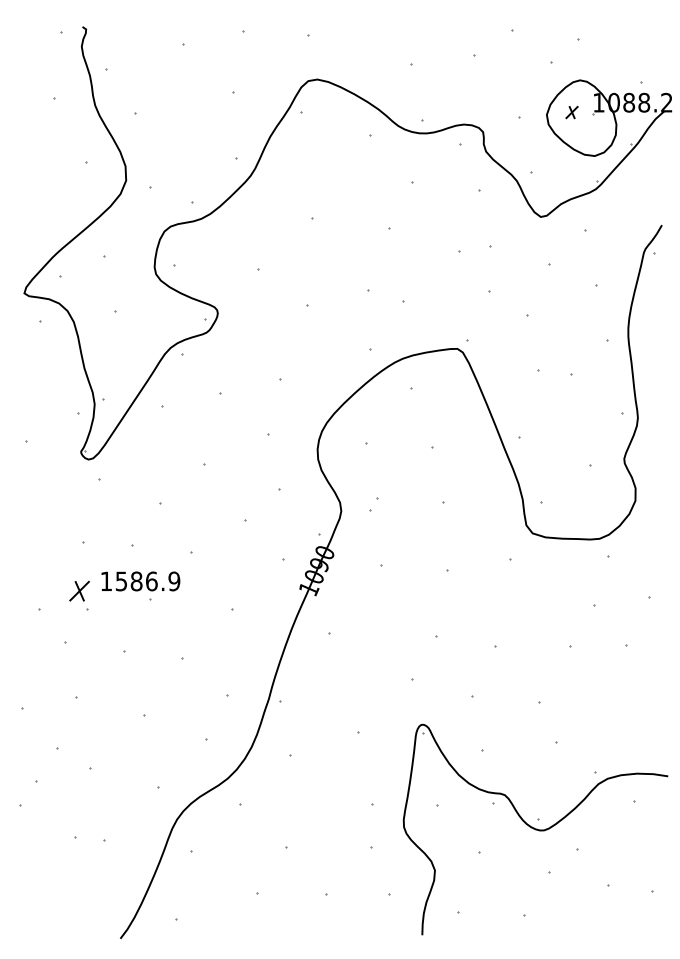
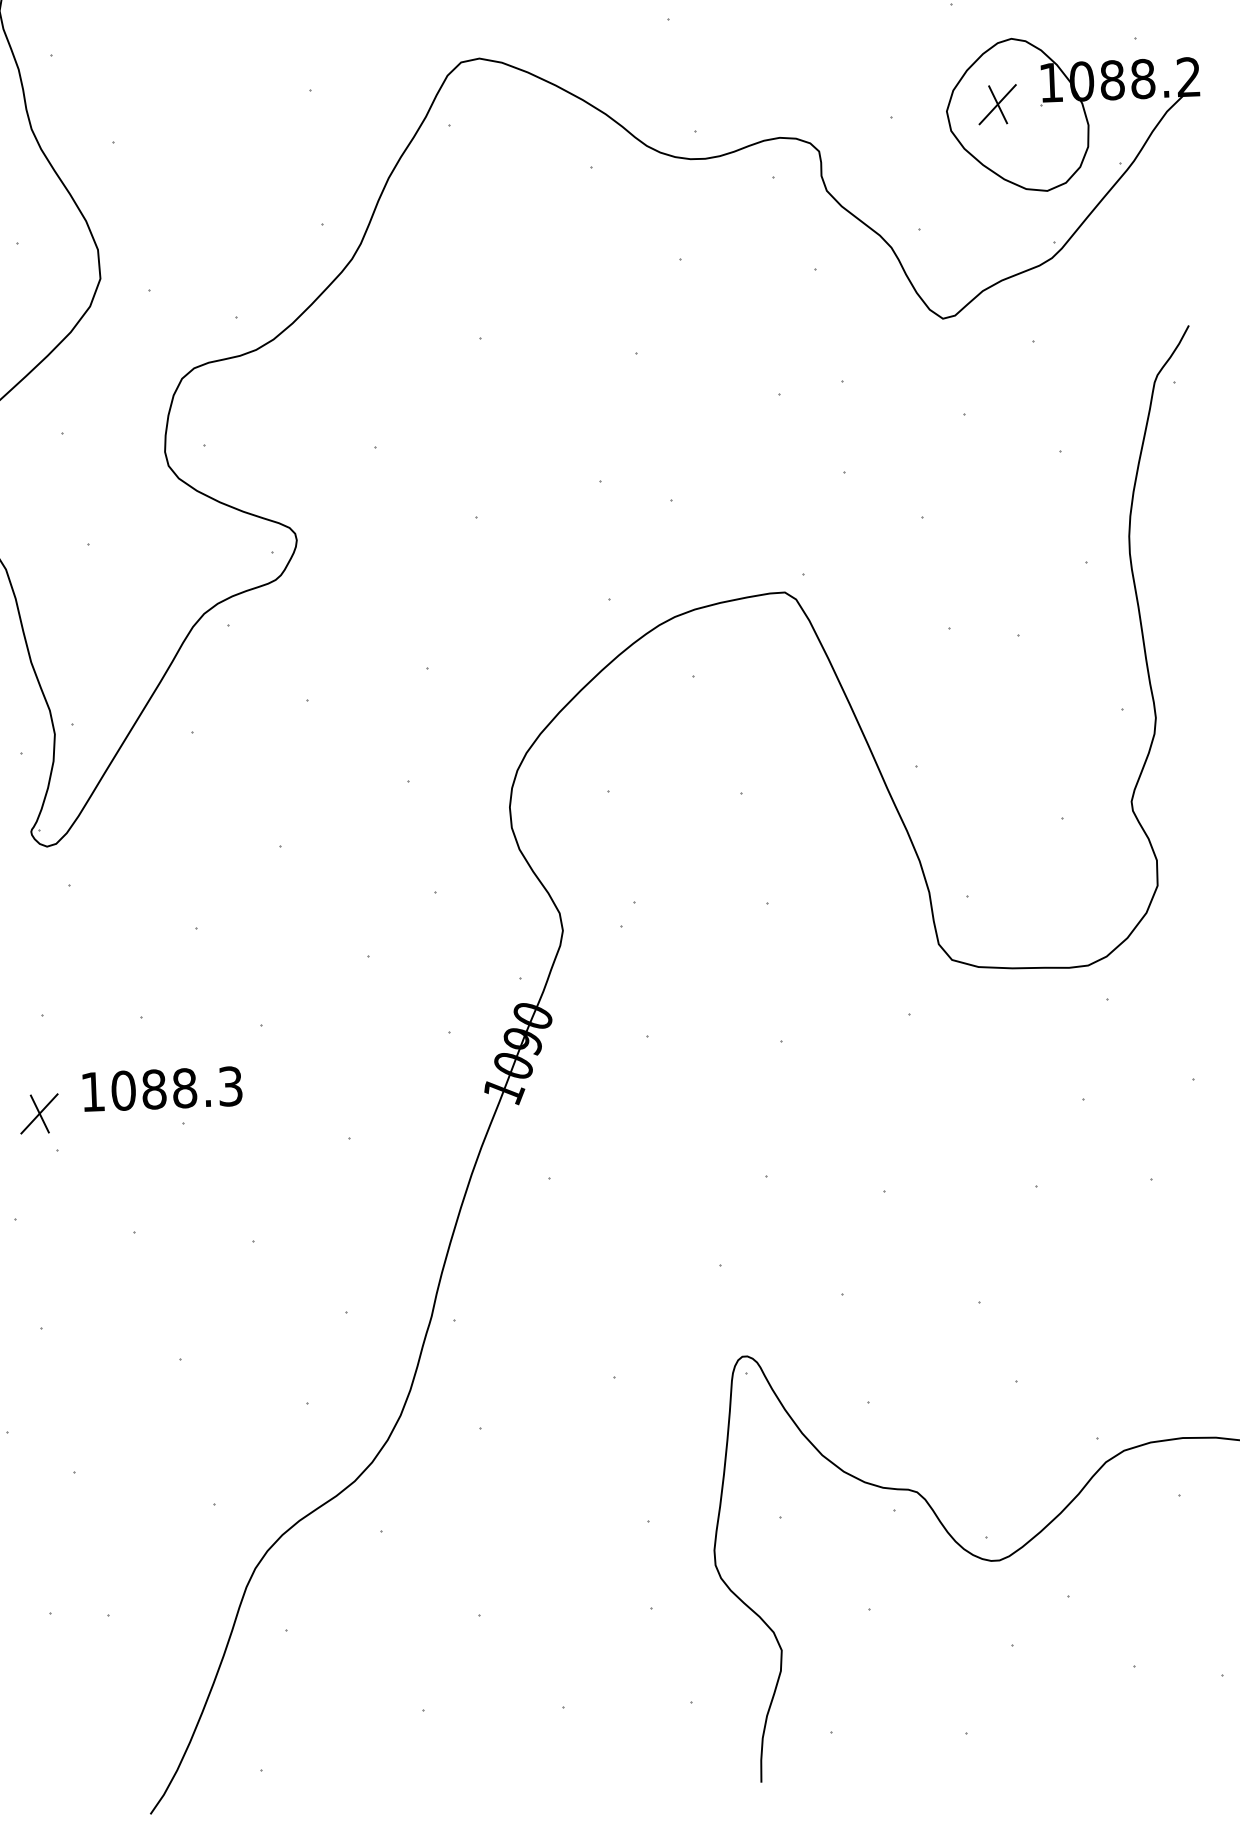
part: (571, 112) -> (996, 104), size x1.67
text: (147, 581) -> (176, 1088), 1586.9 -> 1088.3

